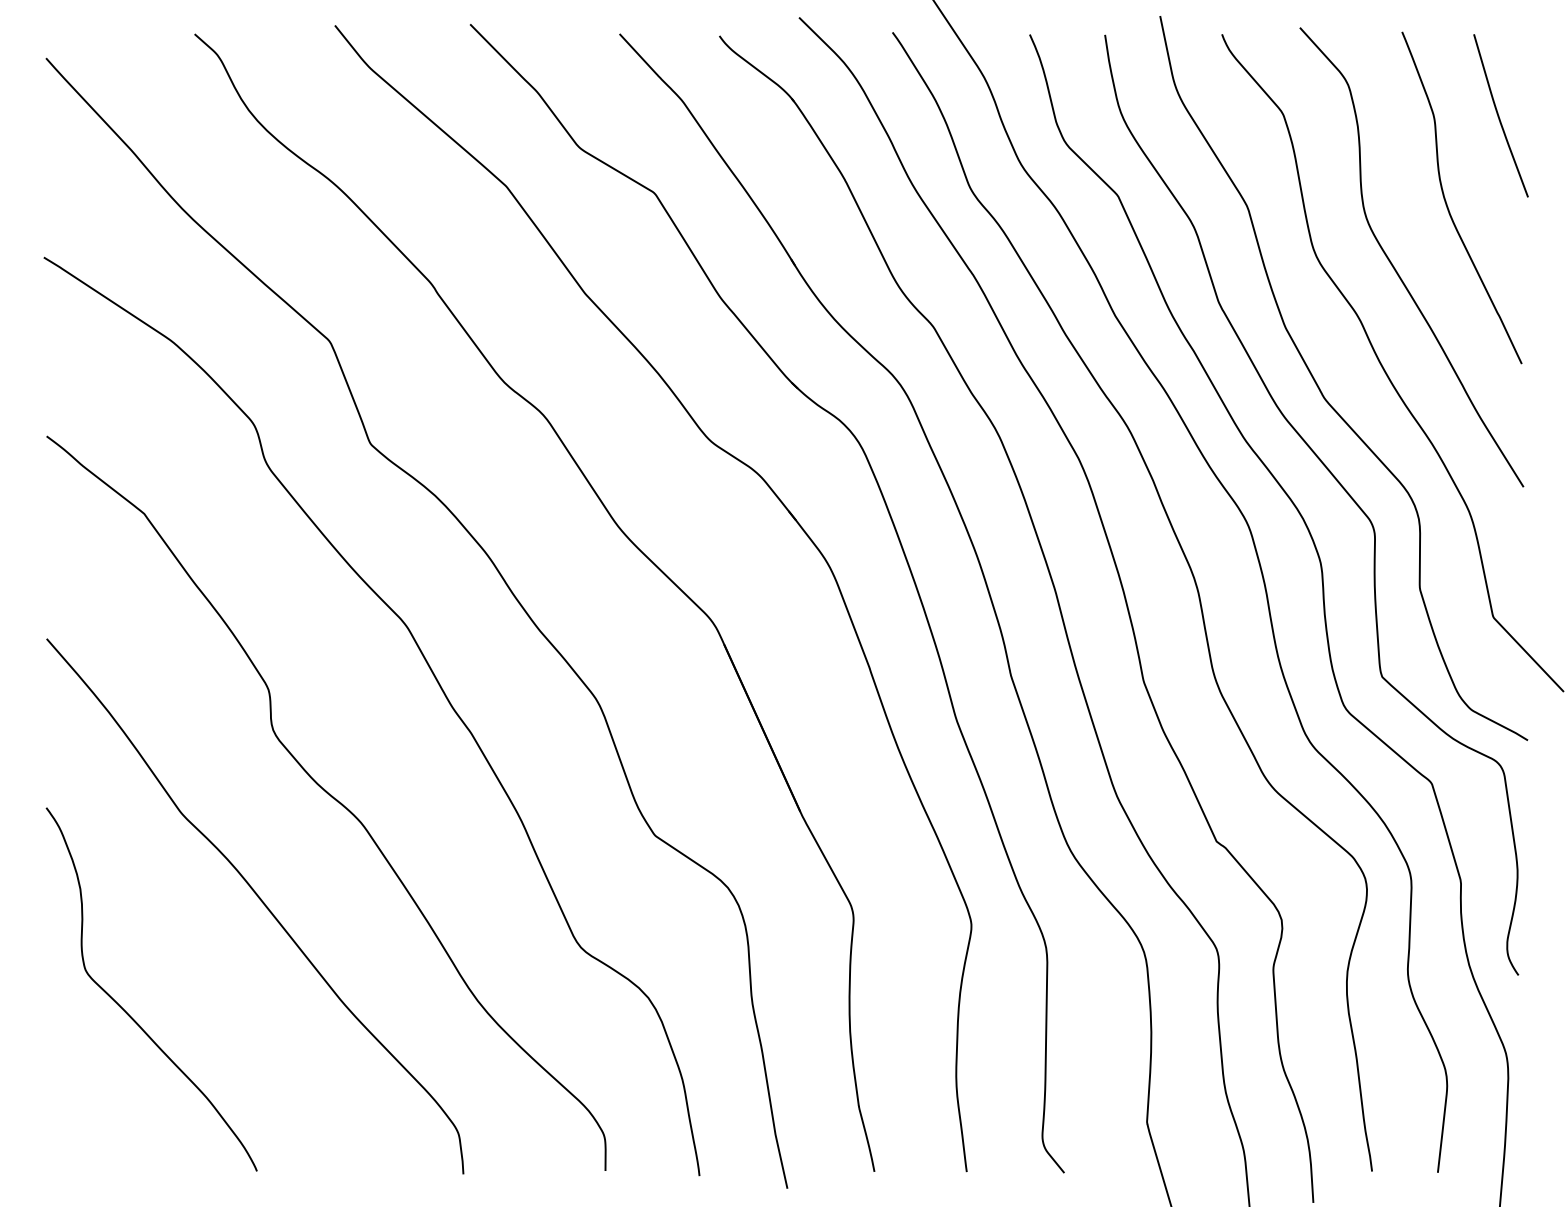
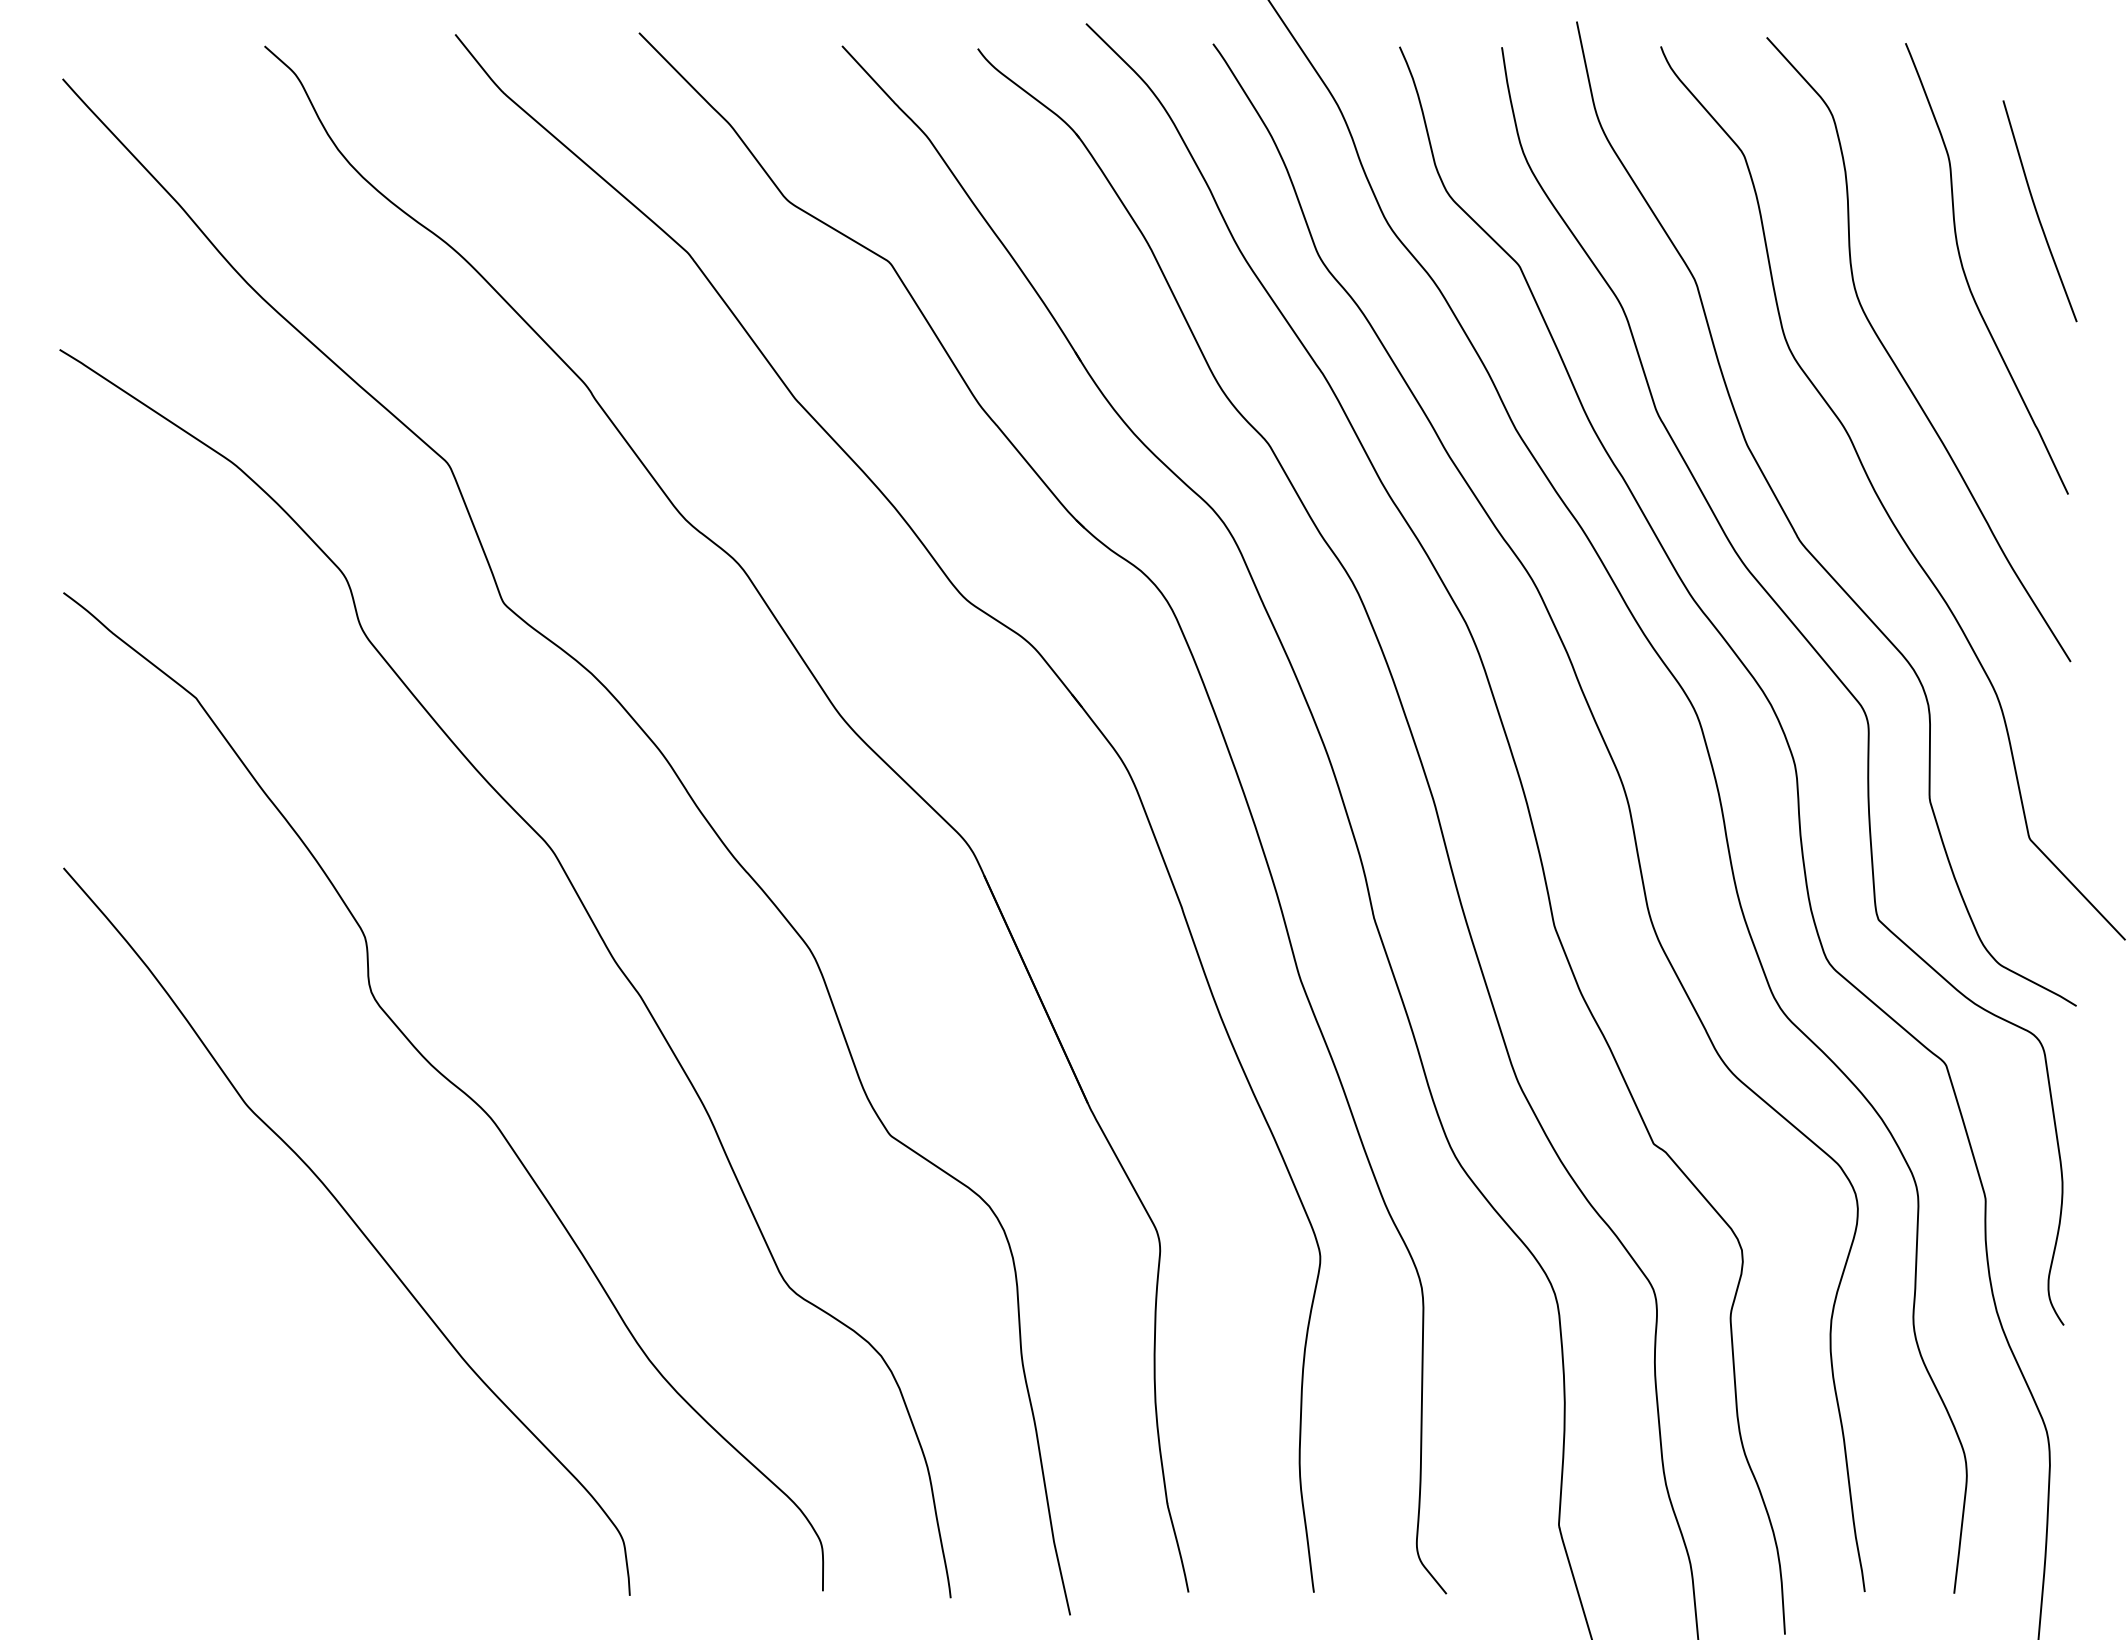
curve: (1499, 116) -> (2037, 211), moved
curve: (127, 1012) -> (173, 1376), removed

